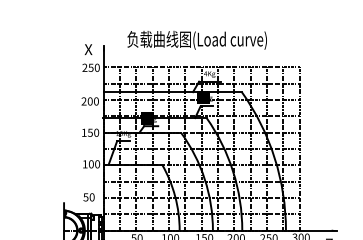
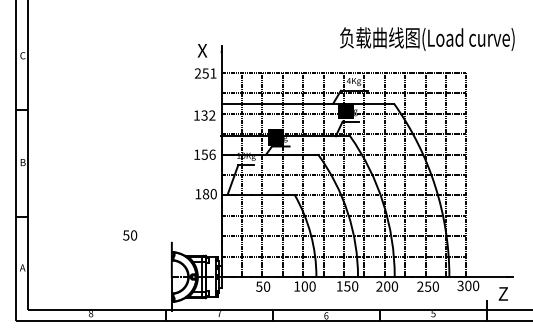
text: (197, 39) -> (427, 38), moved
text: (97, 67) -> (213, 73), 250 -> 251
text: (90, 101) -> (204, 115), 200 -> 132
text: (96, 132) -> (212, 154), 150 -> 156
text: (90, 164) -> (205, 194), 100 -> 180
text: (89, 197) -> (130, 235), moved

